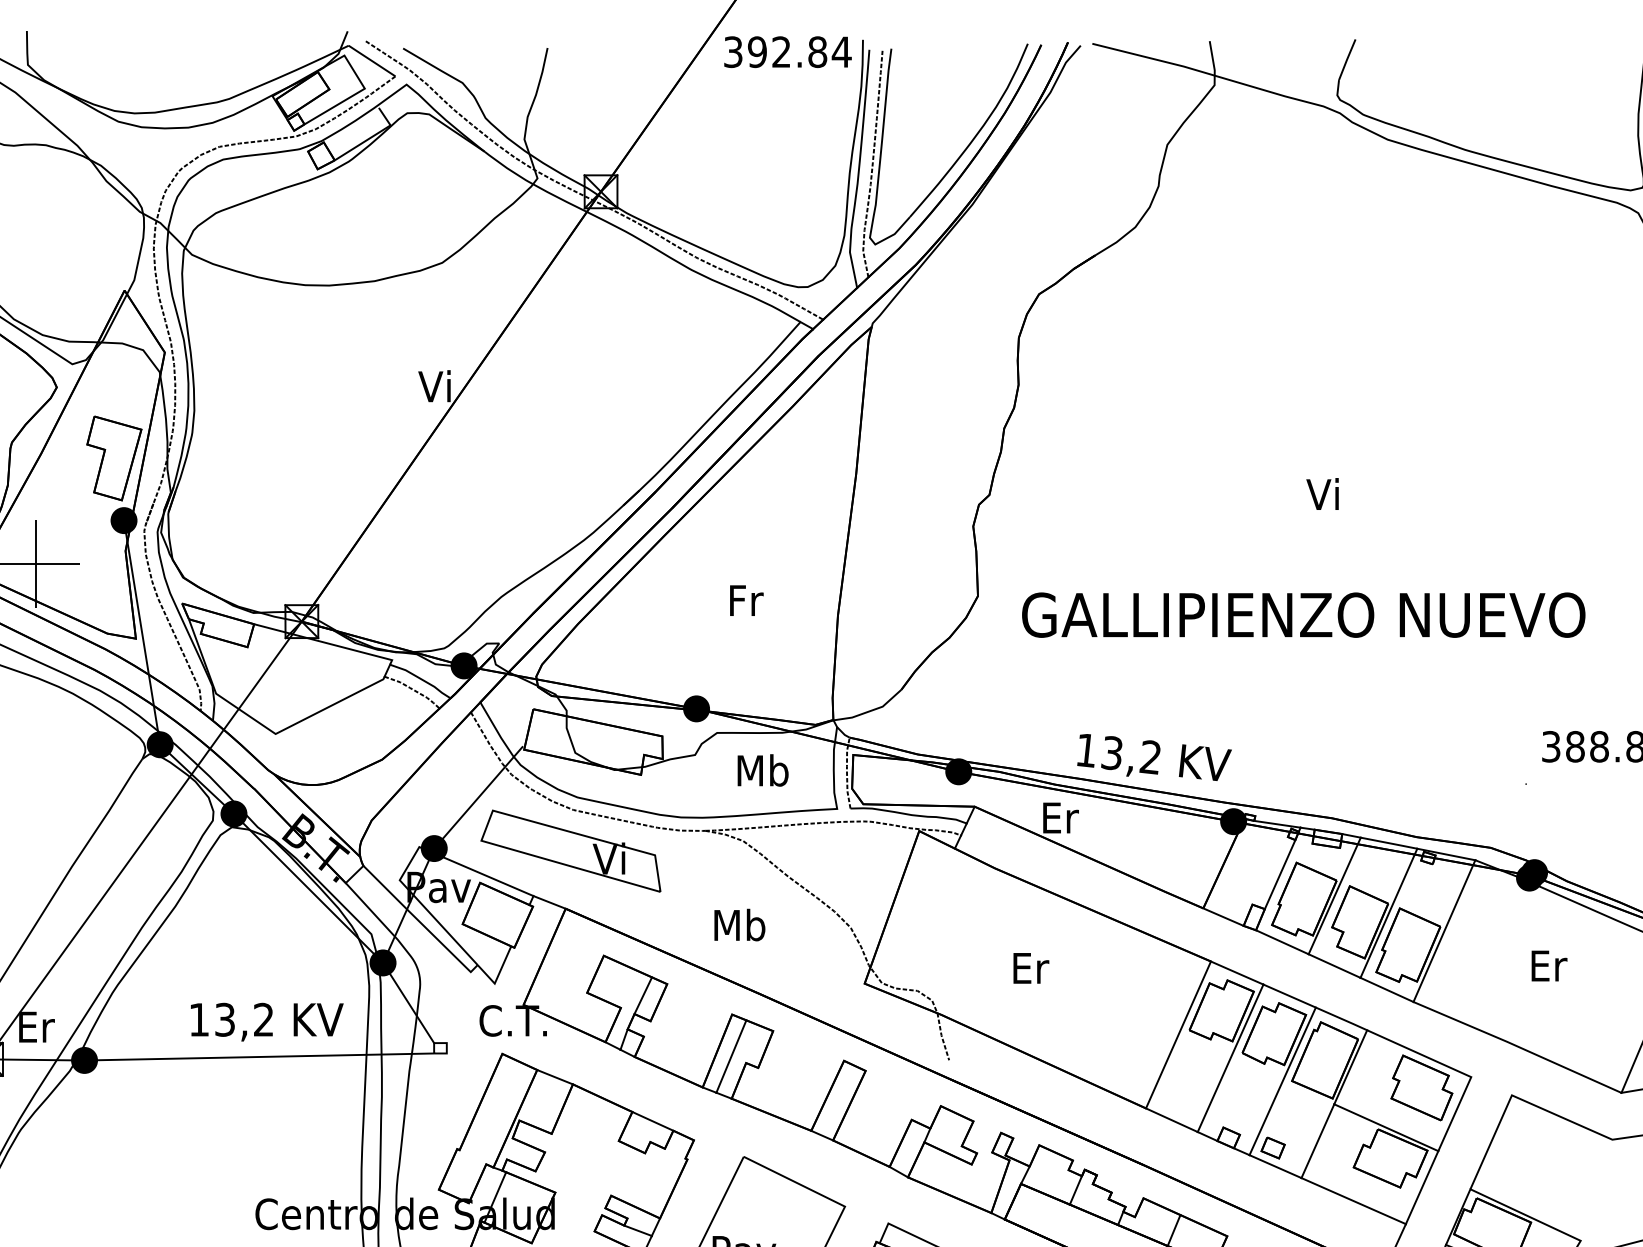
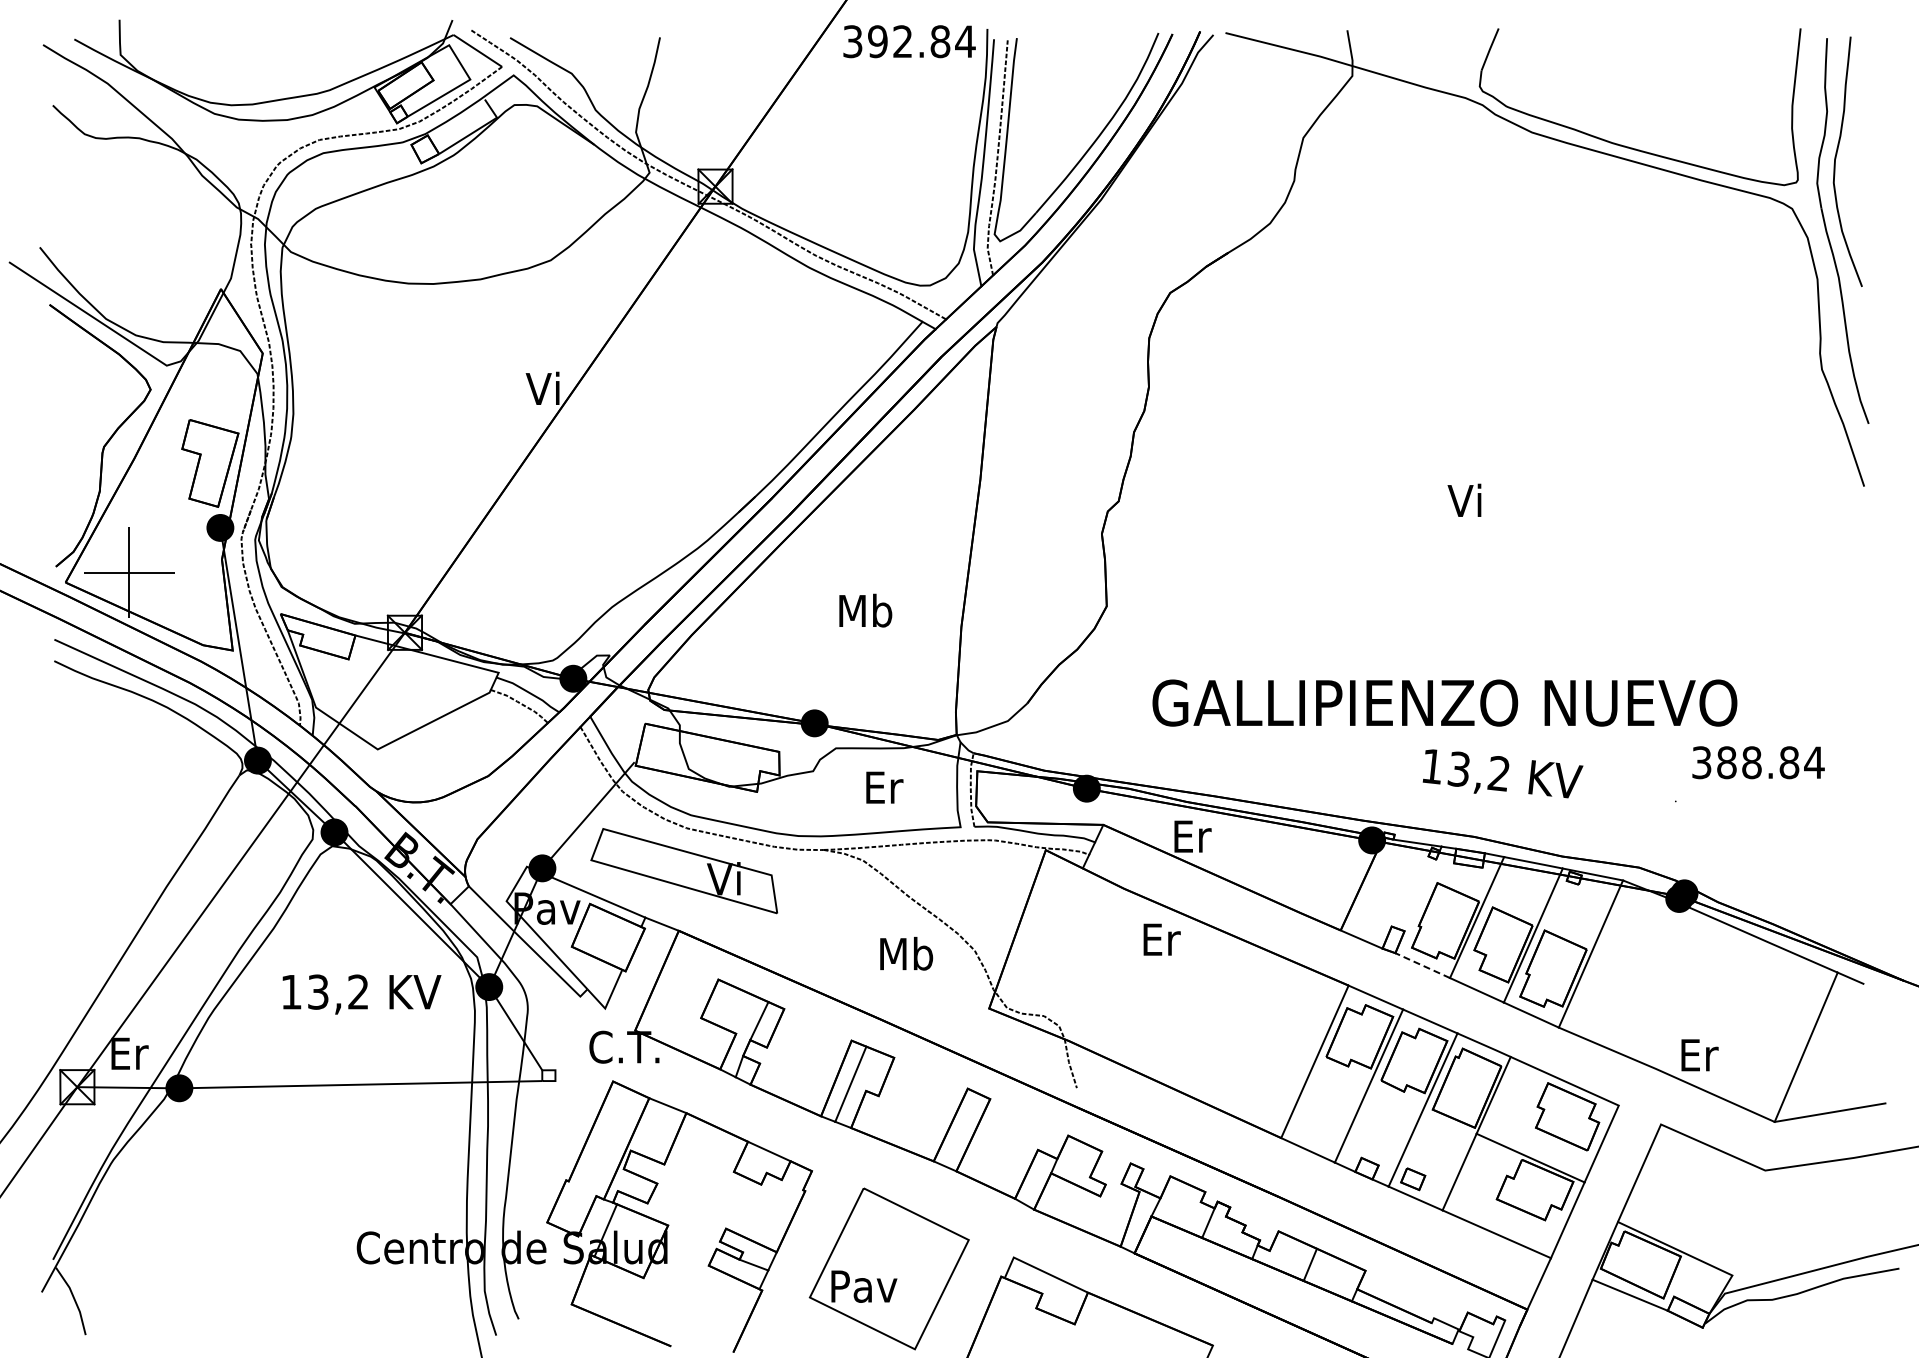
text: (745, 600) -> (865, 610), Fr -> Mb
text: (1303, 614) -> (1444, 702), moved
text: (1154, 757) -> (1502, 773), moved
text: (762, 770) -> (883, 787), Mb -> Er
line: (1280, 874) -> (1420, 895), removed
text: (739, 924) -> (906, 953), moved
line: (1282, 942) -> (1422, 965), solid -> dashed
text: (1549, 966) -> (1699, 1055), moved
text: (1030, 968) -> (1161, 939), moved
text: (266, 1022) -> (361, 994), moved

